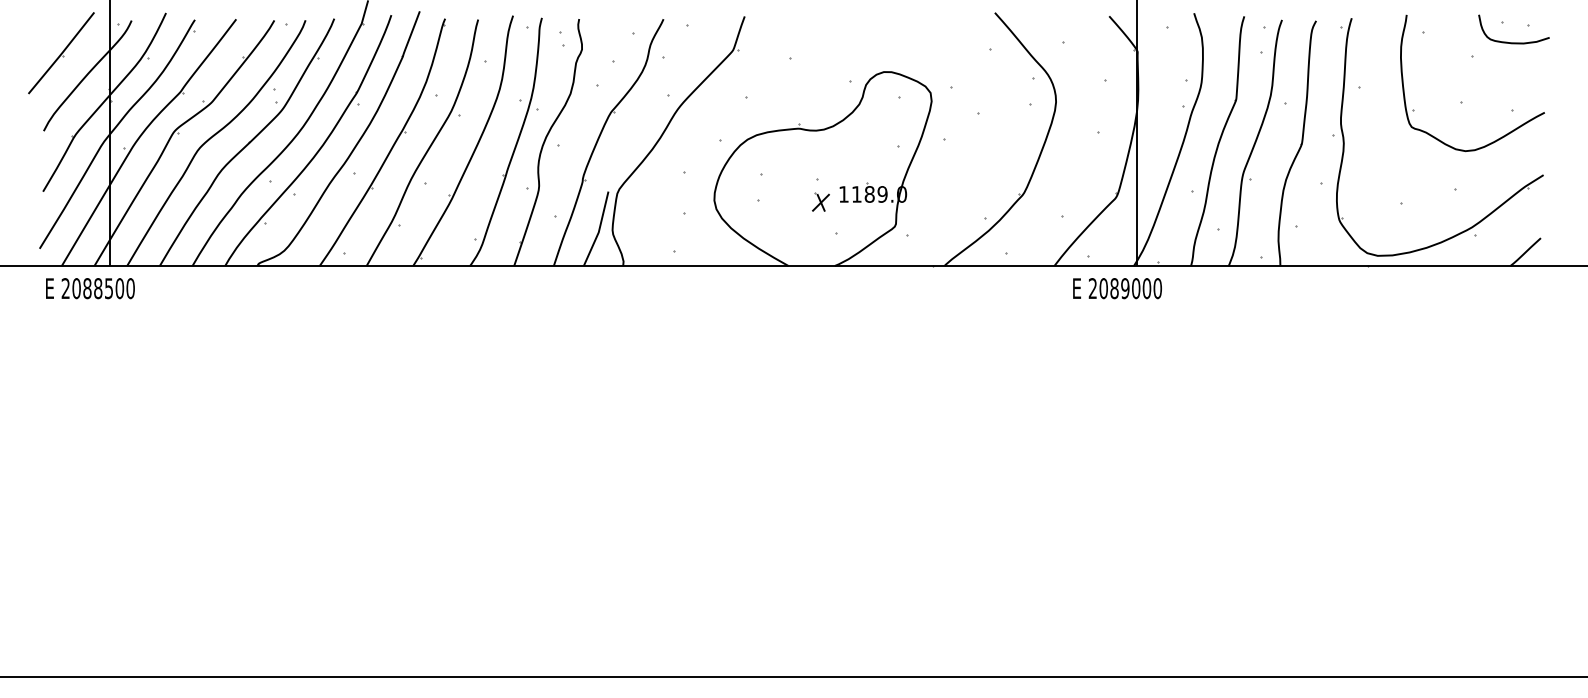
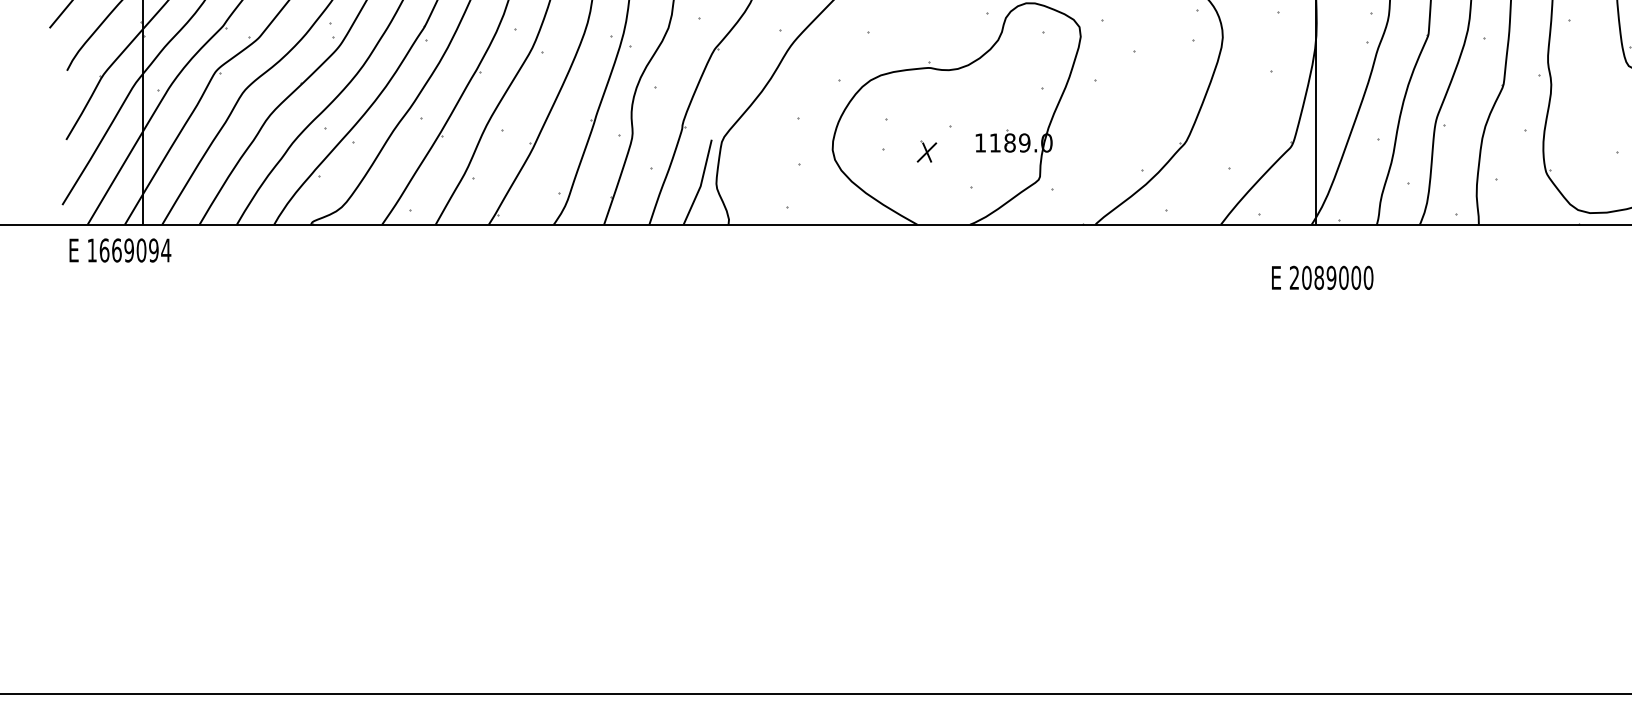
part: (820, 201) -> (926, 151), moved
text: (98, 288) -> (129, 250), 2088500 -> 1669094
text: (1117, 288) -> (1322, 277), moved

